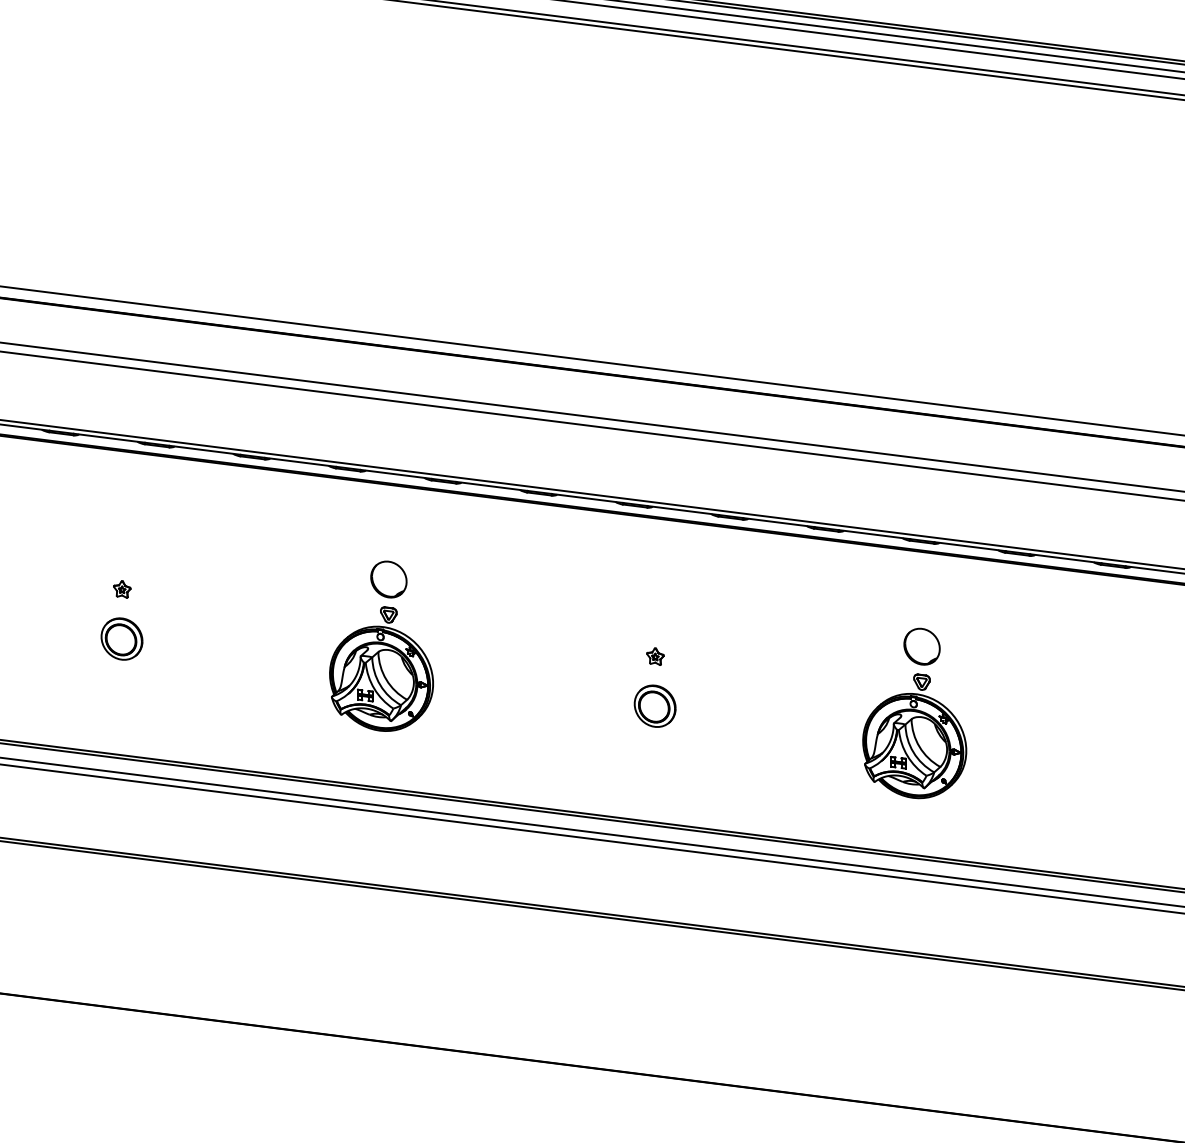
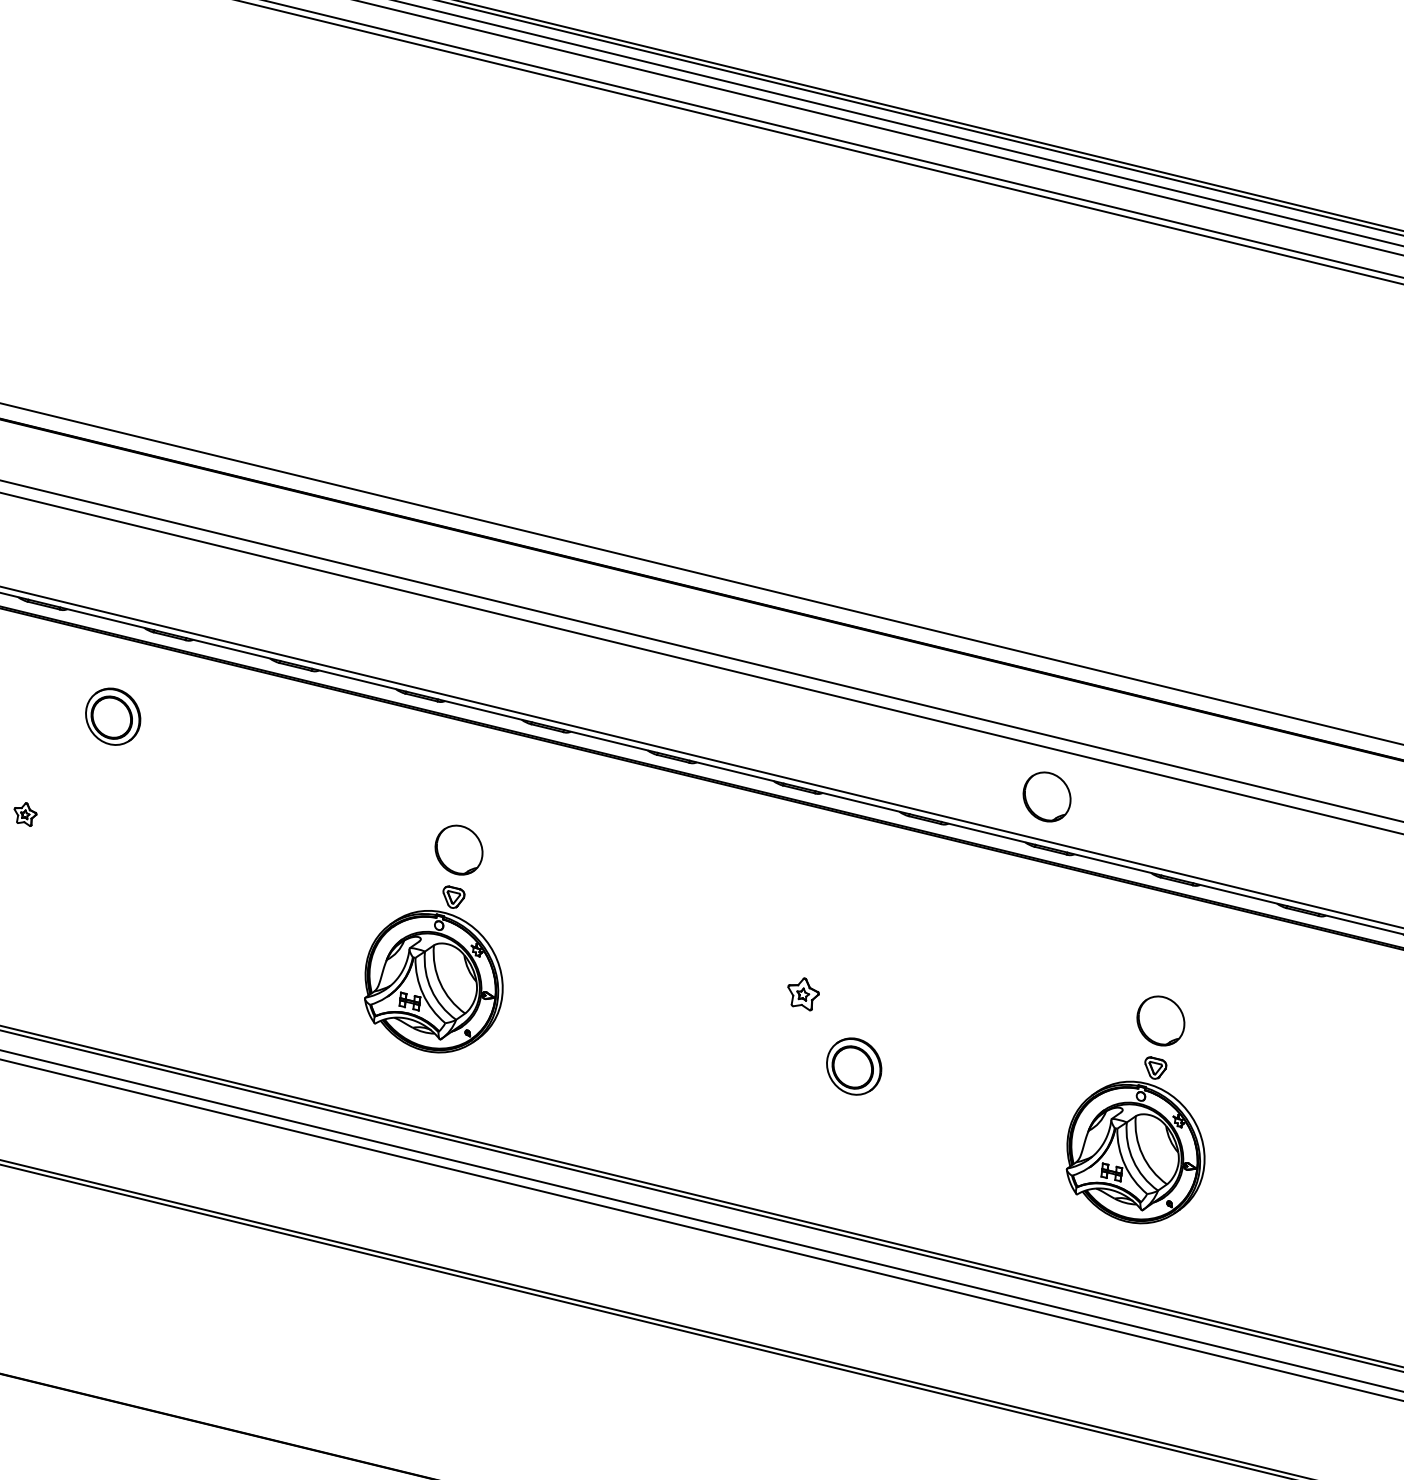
part: (818, 490) -> (1046, 796), added
part: (122, 589) -> (25, 814), moved
part: (121, 638) -> (112, 715), moved
part: (655, 656) -> (803, 993), size x1.4
part: (654, 705) -> (853, 1065), moved

